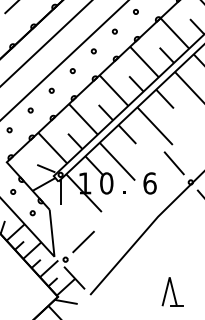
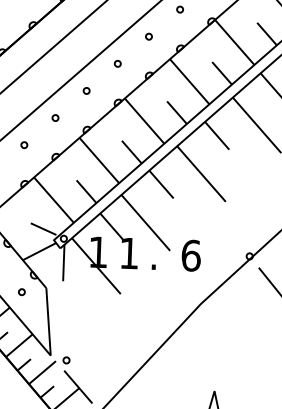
line: (173, 163) -> (225, 228), removed
text: (106, 183) -> (129, 253), 0 -> 1
line: (83, 241) -> (93, 335), removed

